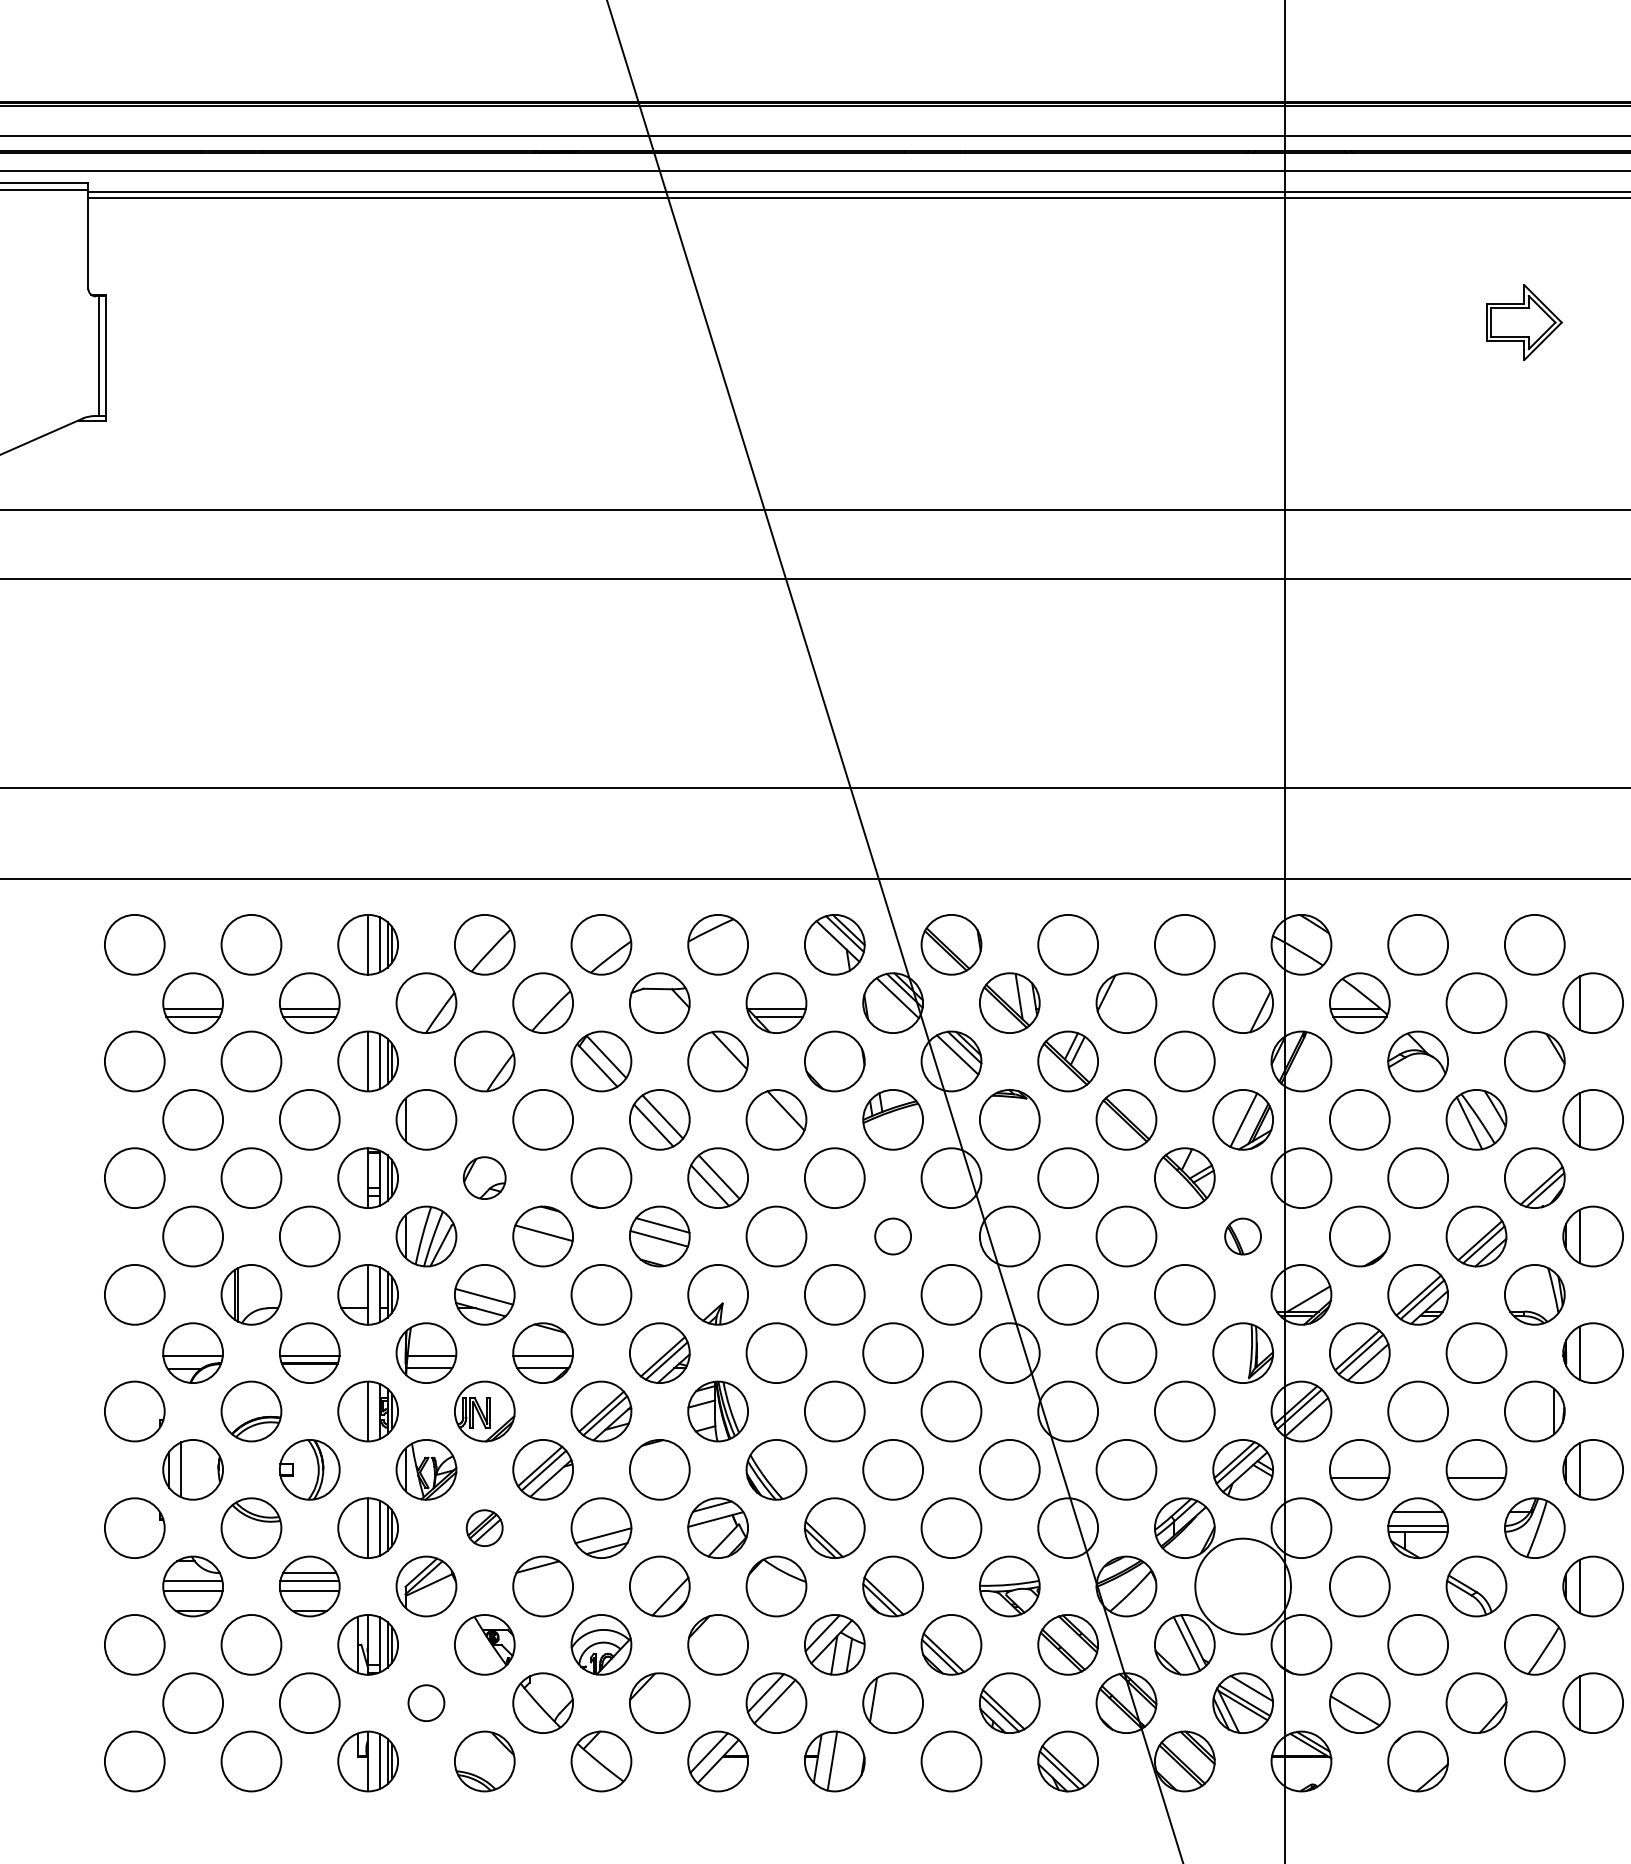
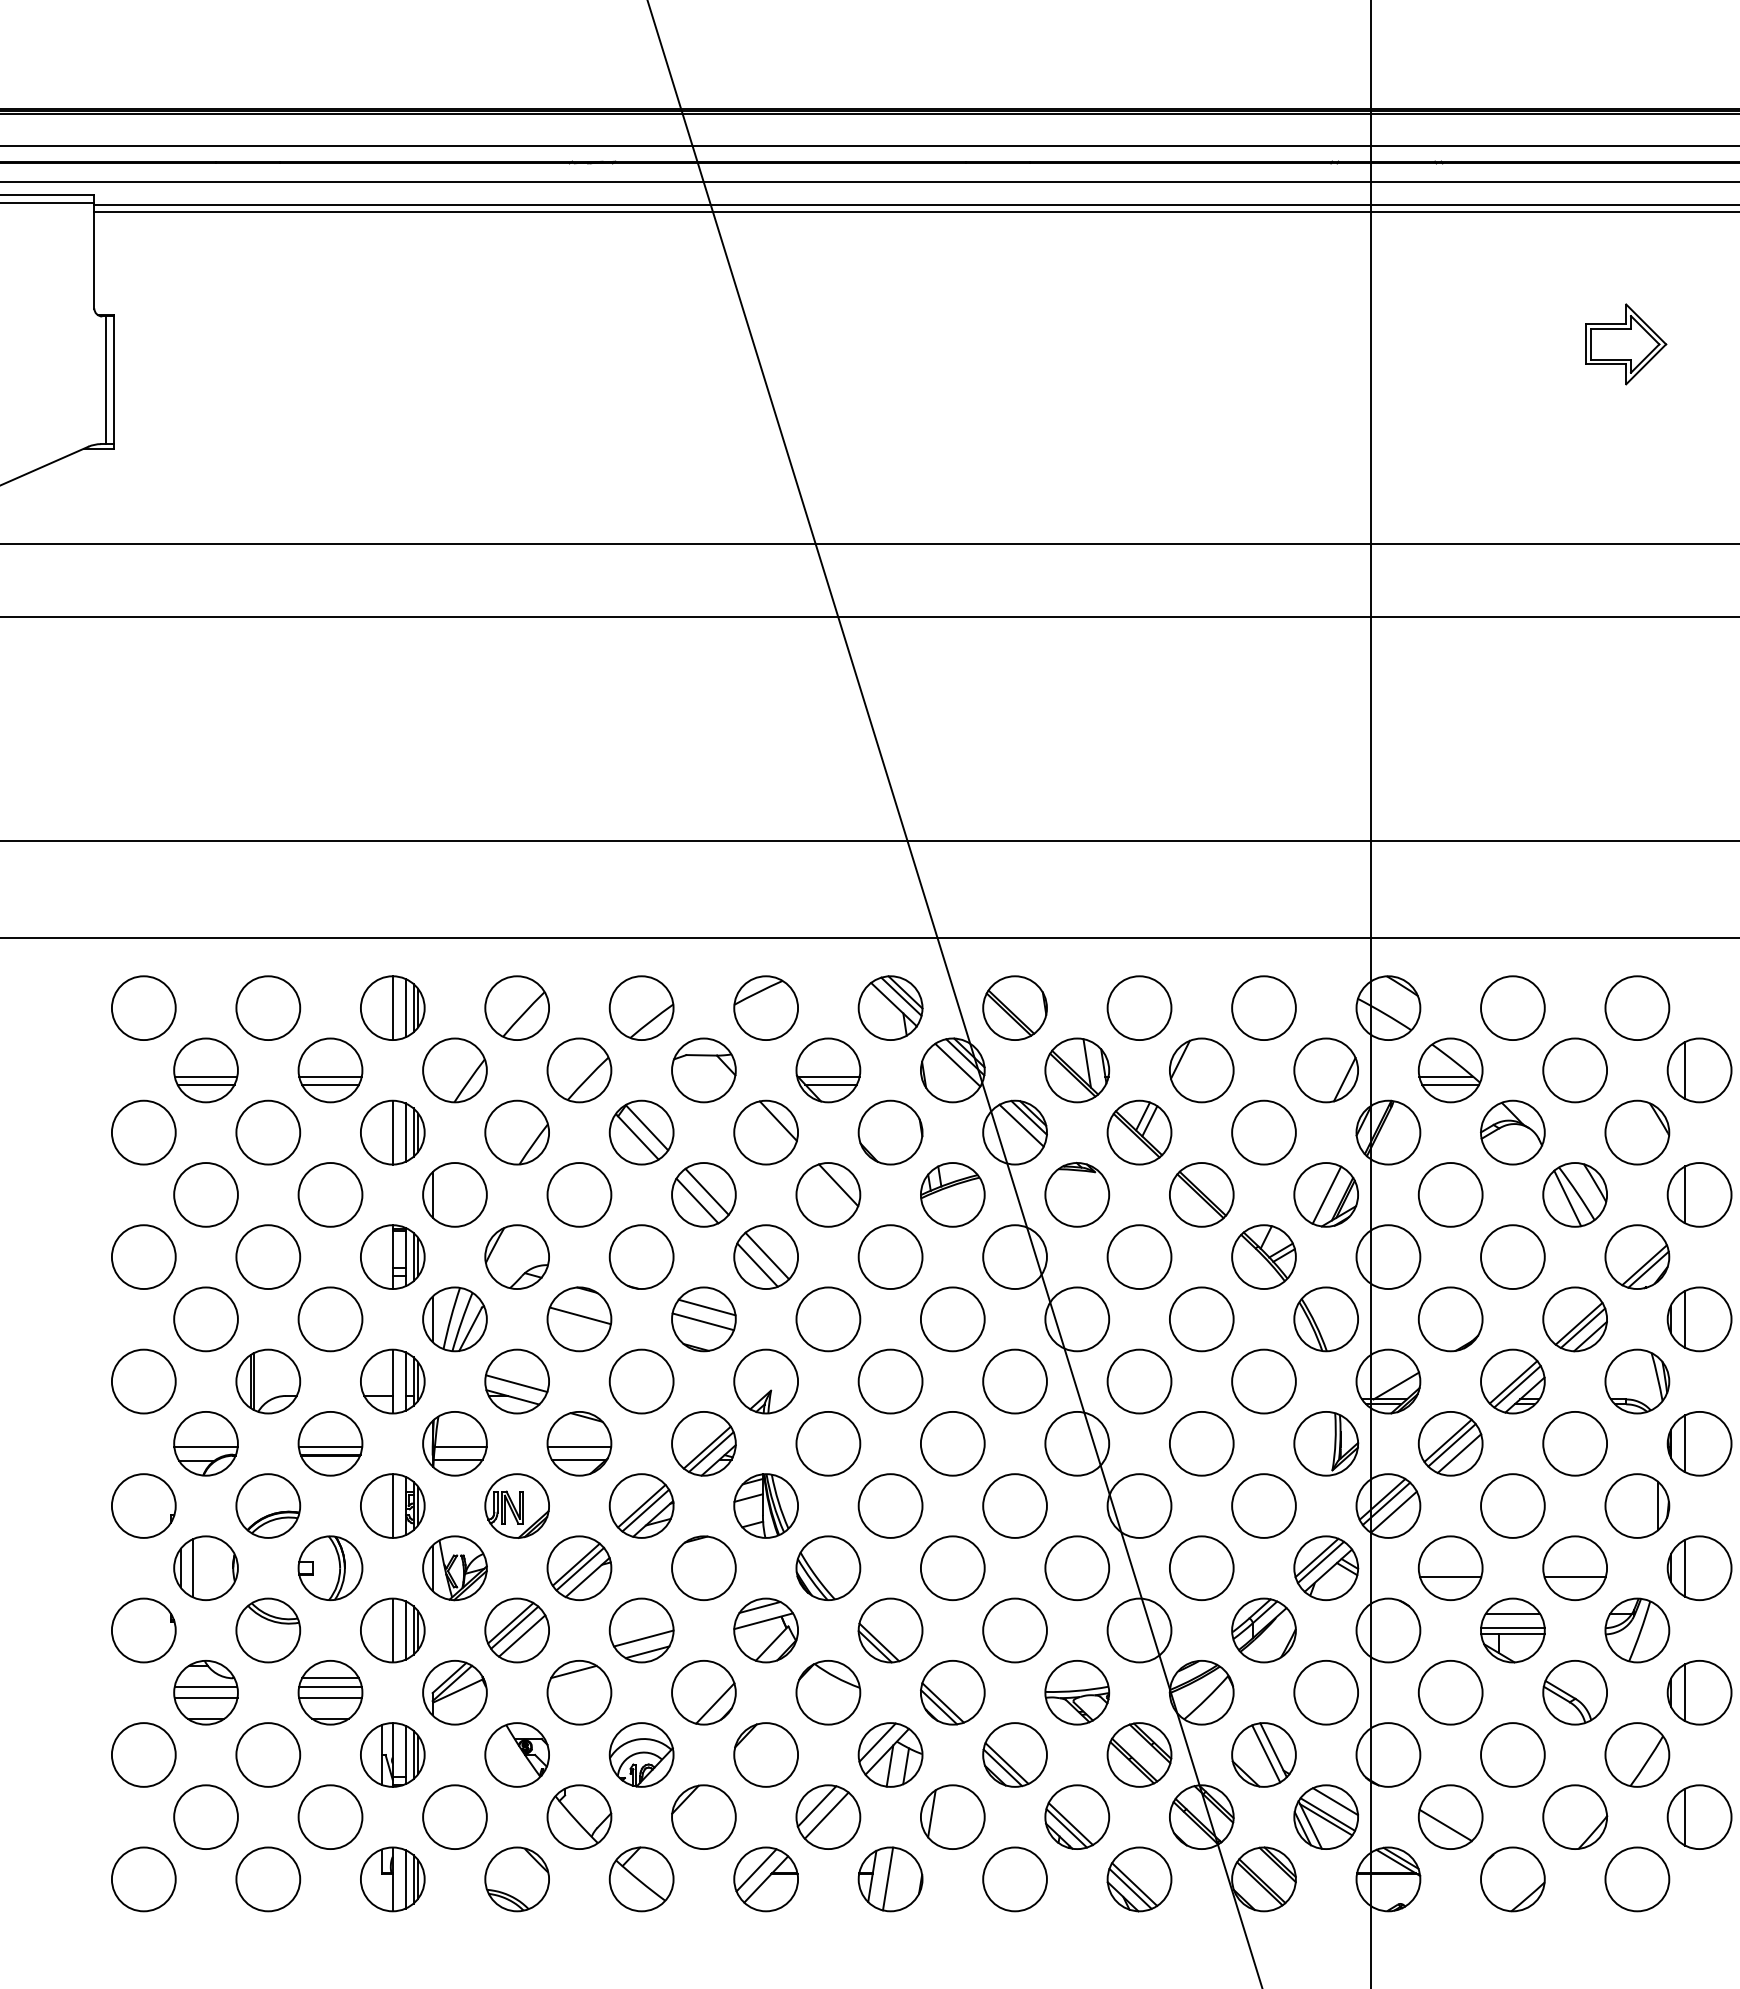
part: (484, 1177) -> (516, 1256), size x1.43
circle: (892, 1236) -> (952, 1319), size x1.67
part: (1242, 1236) -> (1325, 1319), size x1.67
part: (484, 1528) -> (516, 1630), size x1.67
circle: (1243, 1586) -> (1326, 1692), size x0.62
circle: (426, 1703) -> (454, 1817), size x1.67

